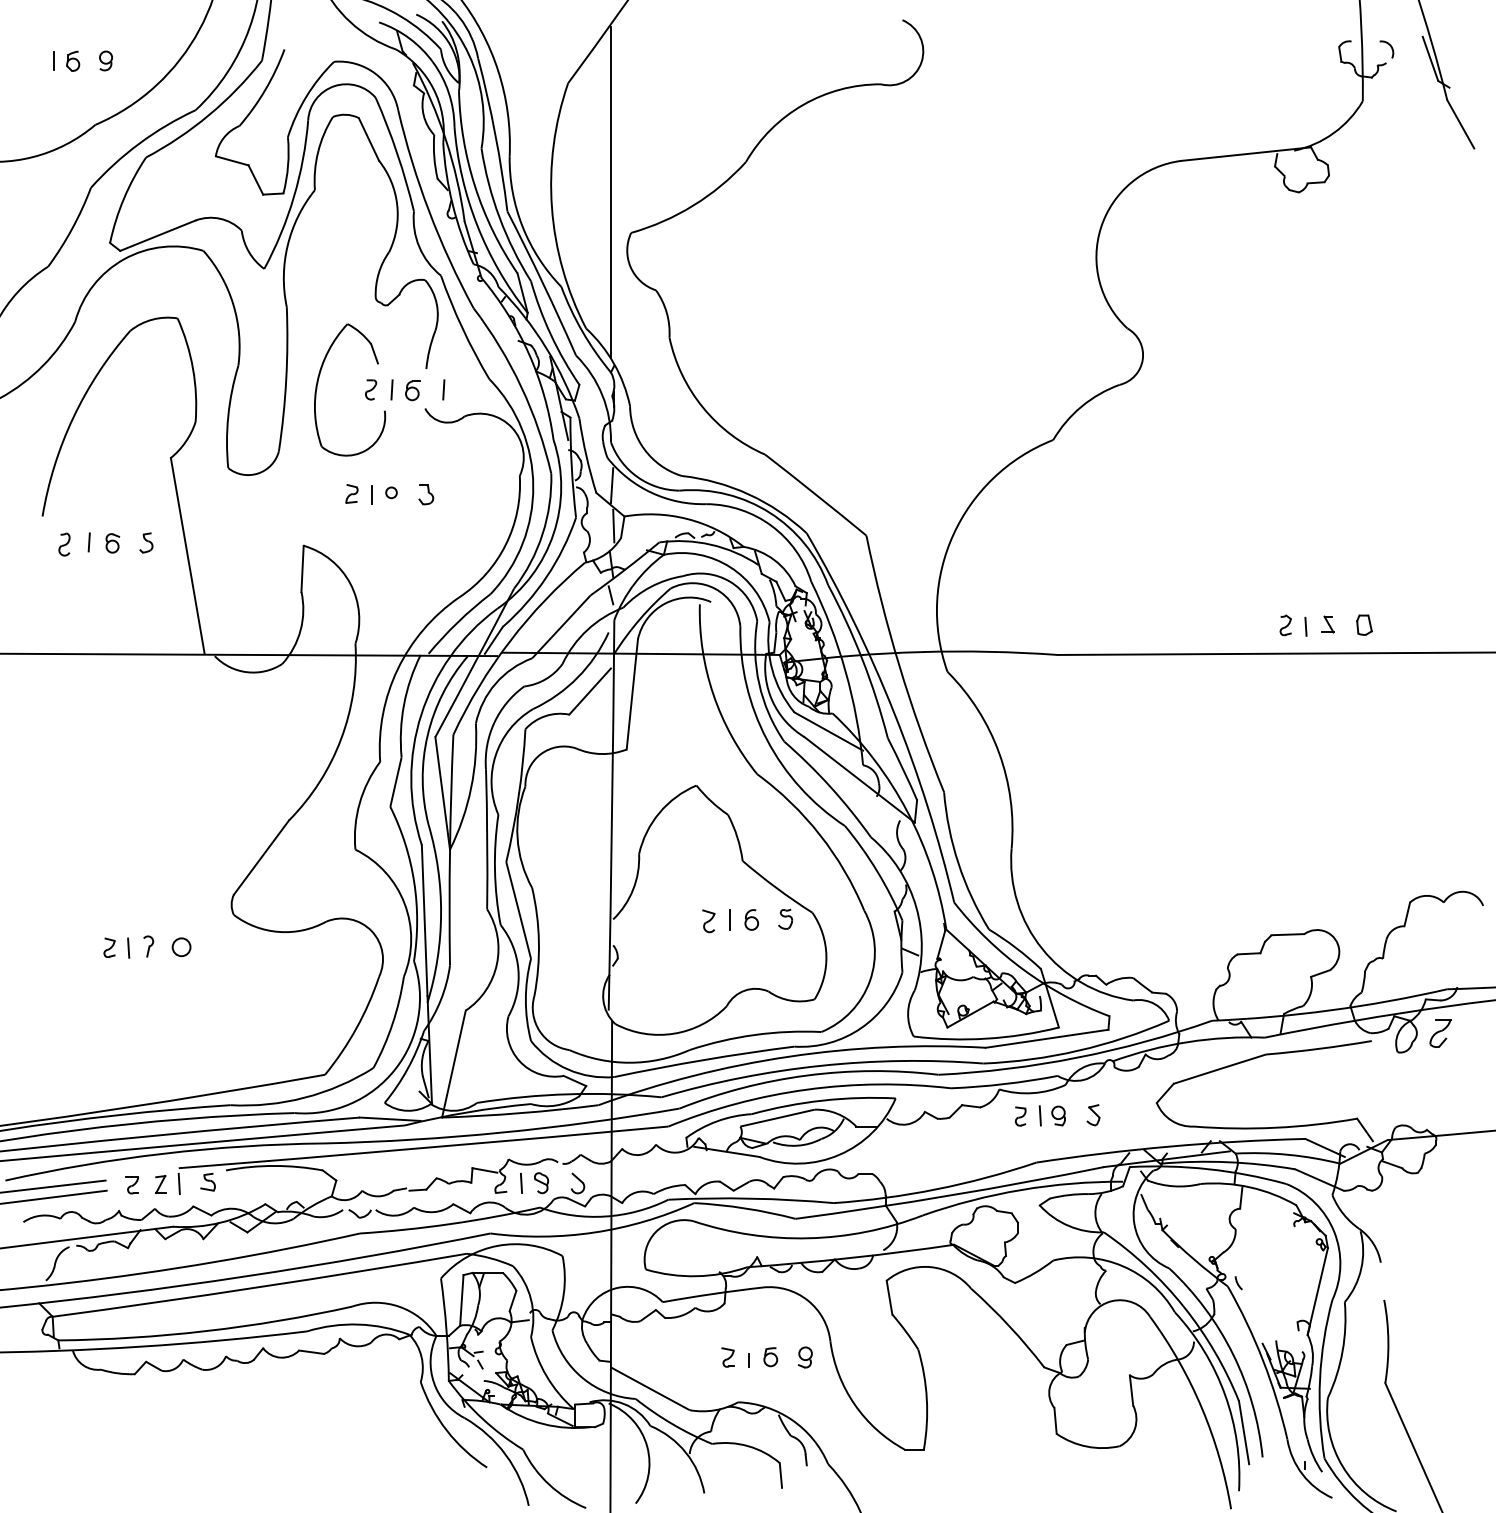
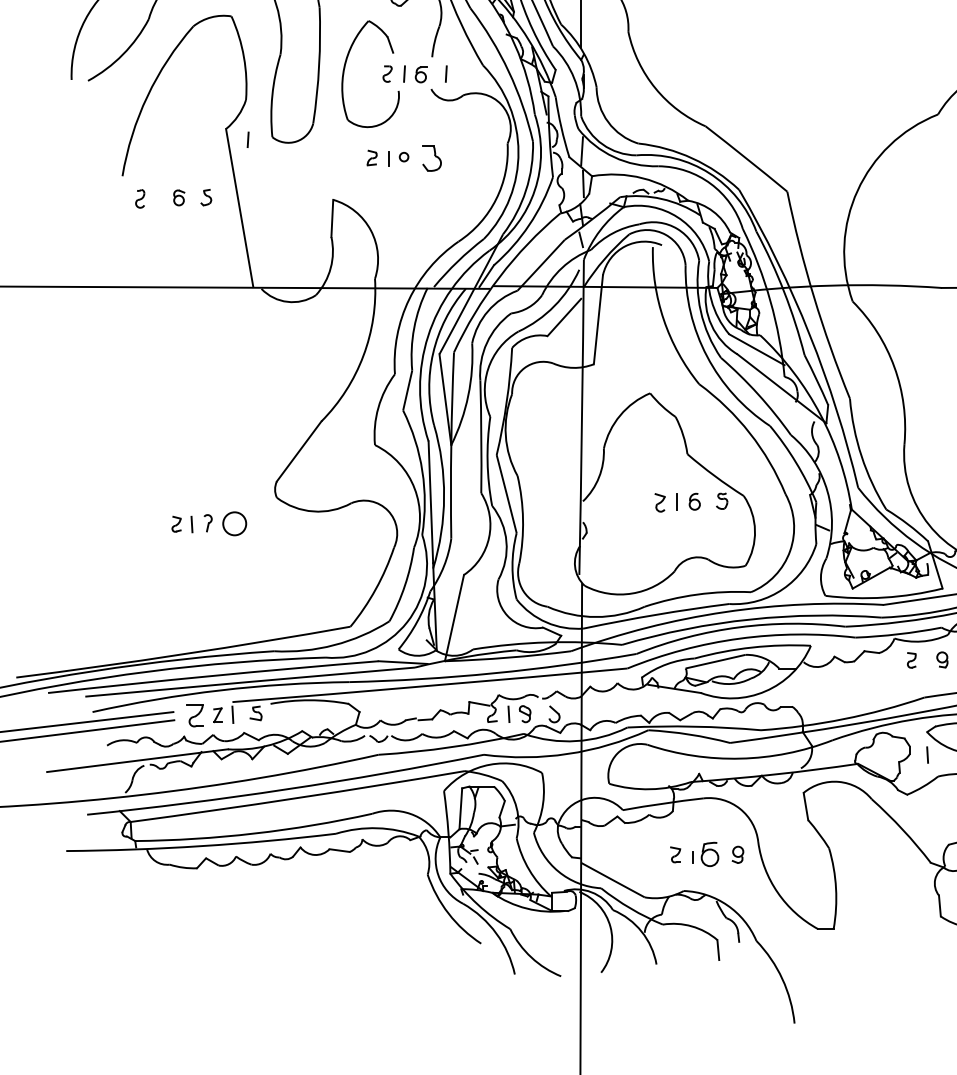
part: (426, 494) -> (432, 158), size x1.6
line: (88, 542) -> (247, 139), moved
circle: (181, 947) -> (234, 524), size x1.6
line: (1039, 1115) -> (926, 754), moved
part: (131, 1185) -> (194, 716), size x1.6
part: (770, 1357) -> (709, 854), size x1.6

